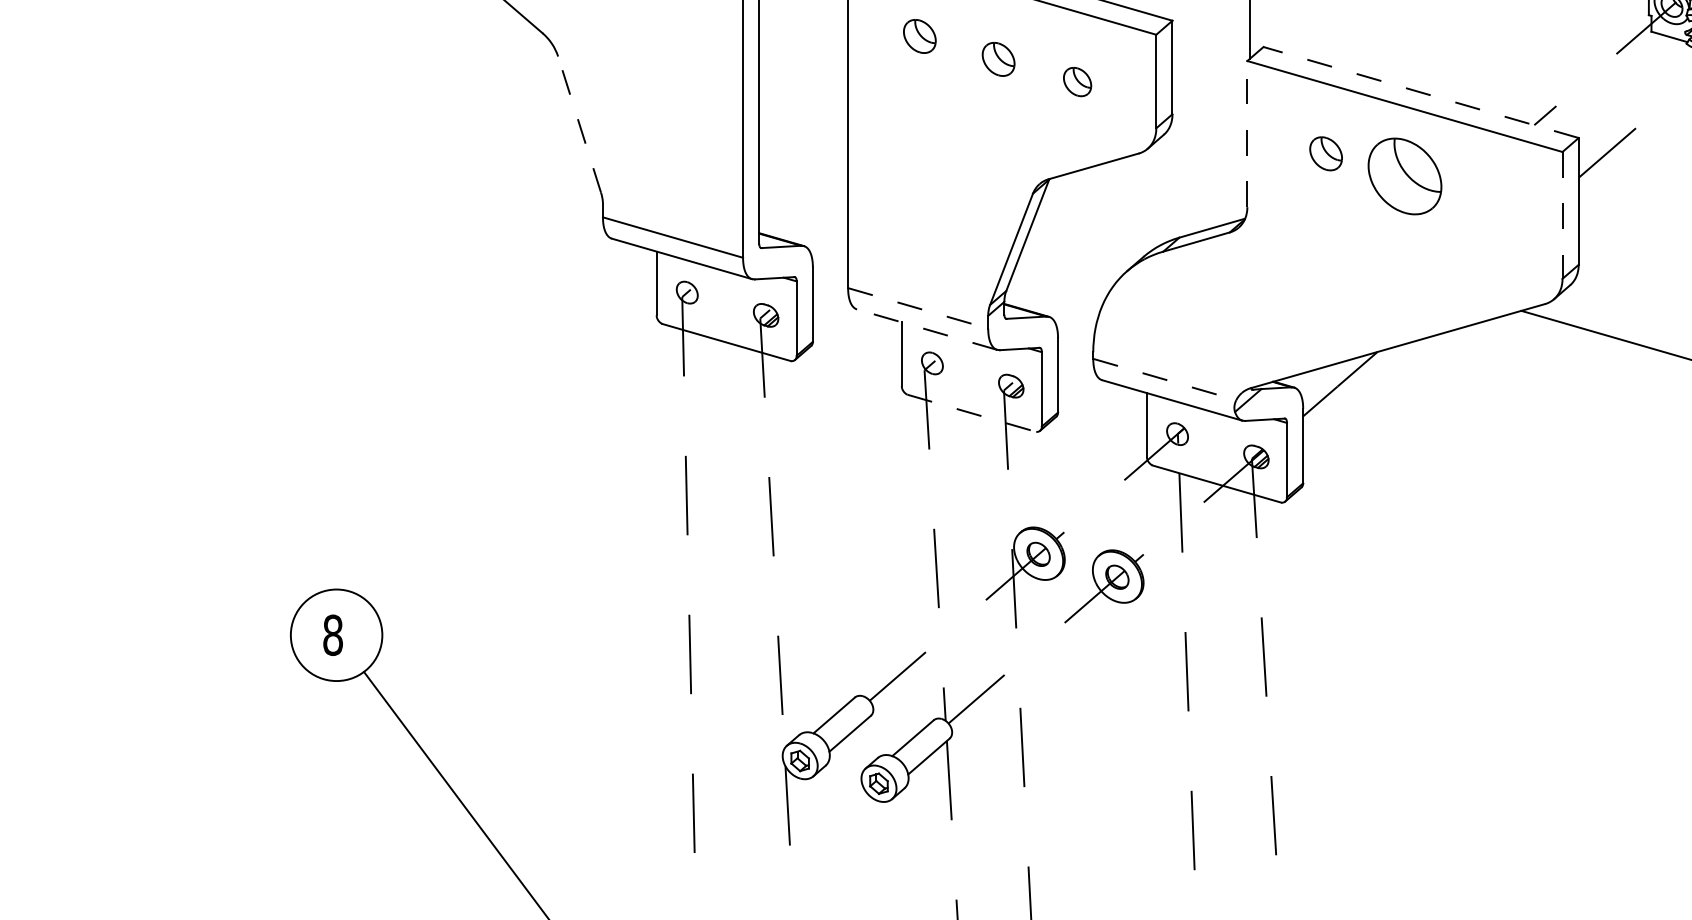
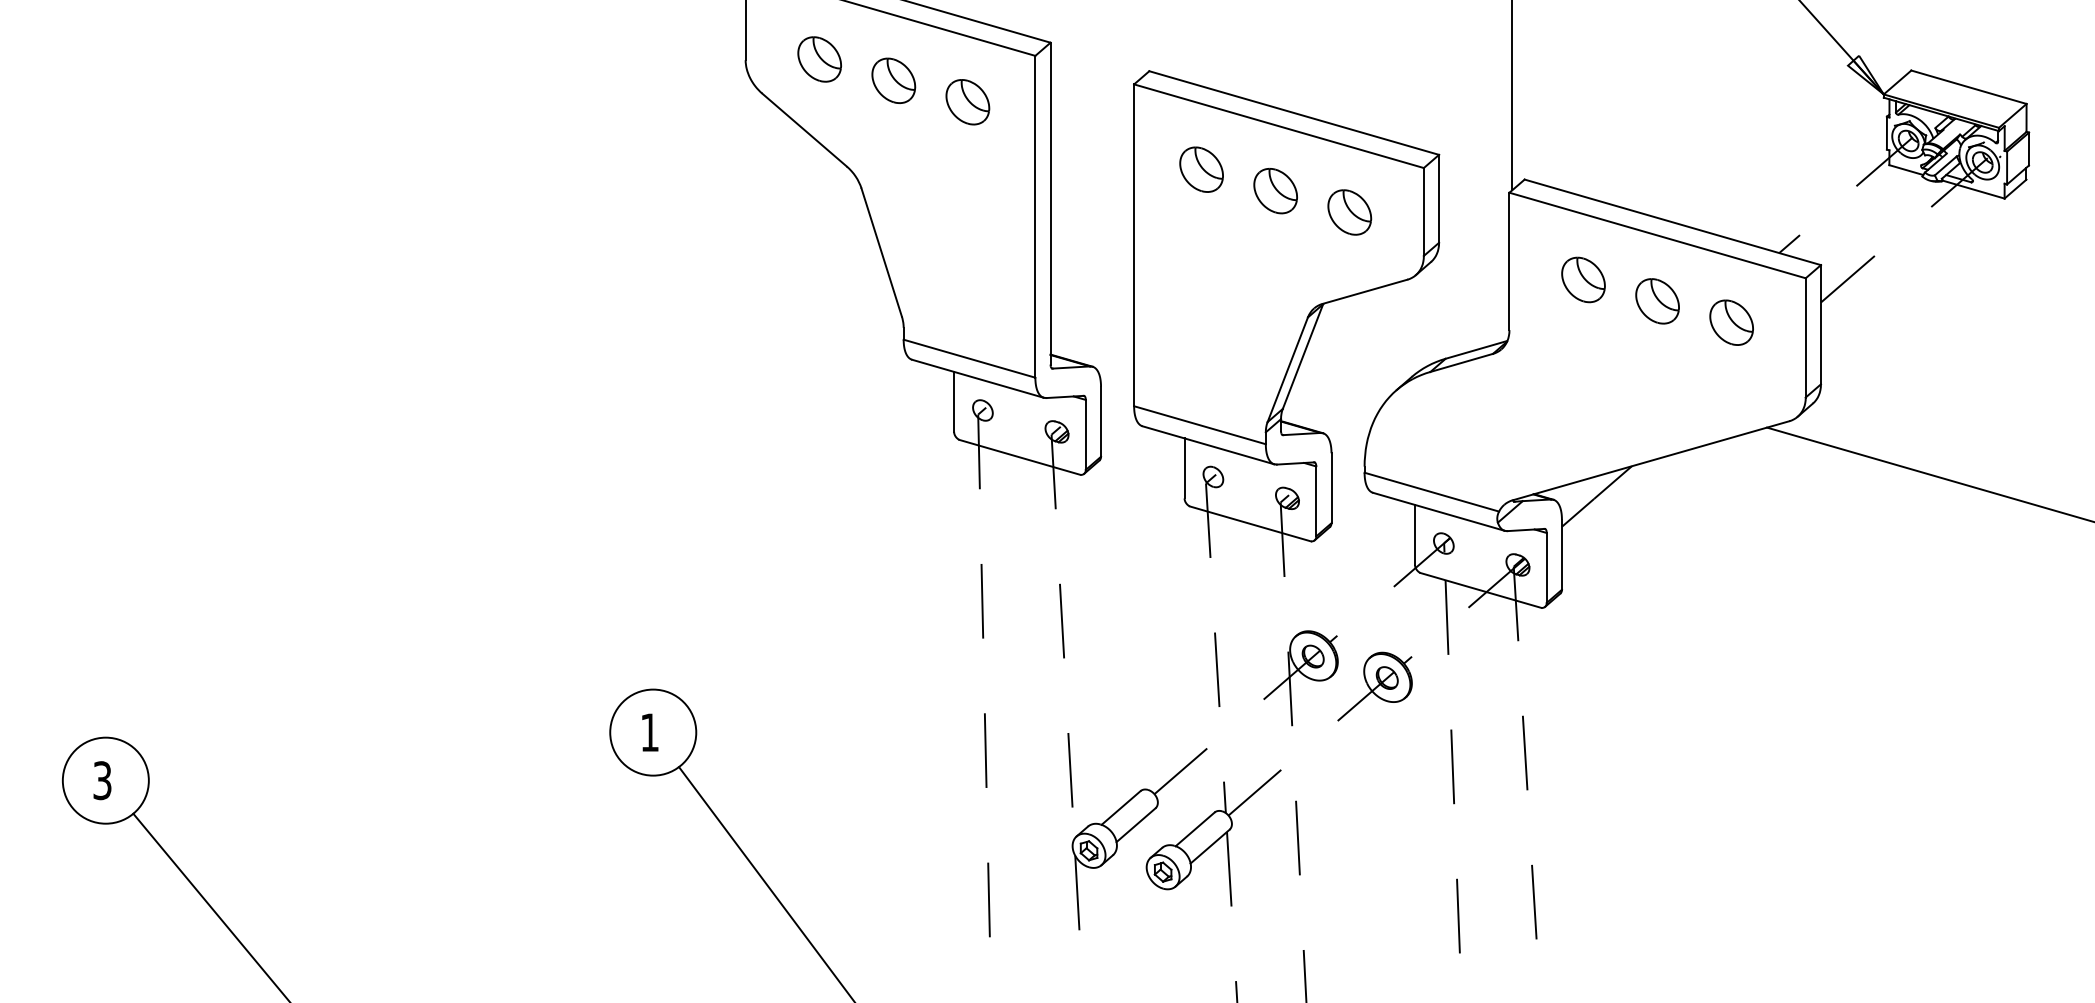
part: (919, 36) -> (1201, 169), size x1.43
part: (998, 59) -> (1275, 191), size x1.43
part: (1077, 82) -> (1349, 212), size x1.67
line: (1420, 92) -> (1672, 222), dashed -> solid
line: (579, 124) -> (881, 252), dashed -> solid
line: (1247, 134) -> (1509, 261), dashed -> solid
part: (1326, 153) -> (1583, 279), size x1.43
part: (1404, 176) -> (1657, 301), size x0.62
part: (1483, 199) -> (1731, 322), added
line: (1562, 215) -> (1805, 337), dashed -> solid
line: (917, 308) -> (1199, 425), dashed -> solid
line: (927, 329) -> (1208, 445), dashed -> solid
line: (1164, 379) -> (1431, 492), dashed -> solid
line: (971, 413) -> (1250, 524), dashed -> solid
text: (332, 635) -> (649, 732), 8 -> 1

